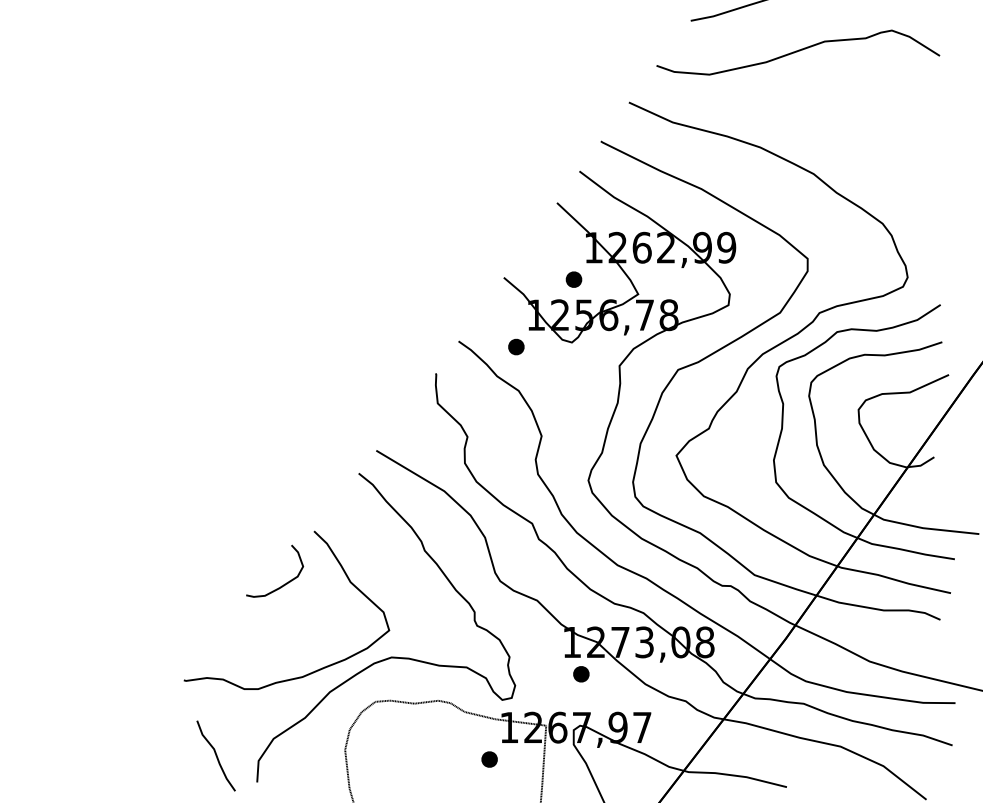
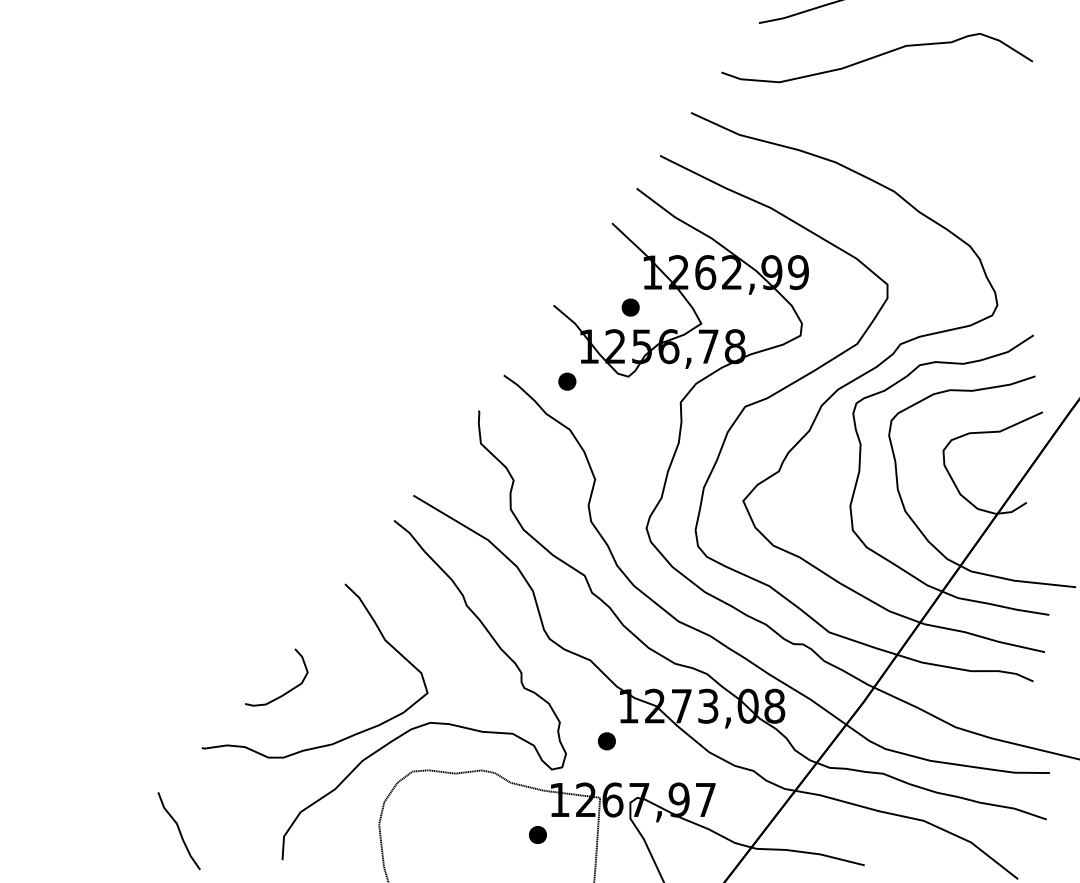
curve: (284, 583) -> (287, 690), moved
part: (581, 674) -> (607, 741), moved
part: (215, 755) -> (178, 830), moved

